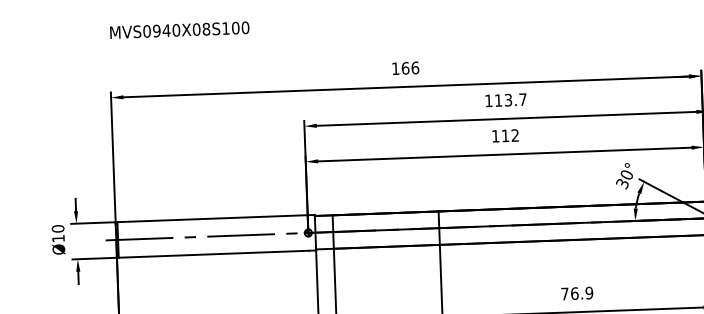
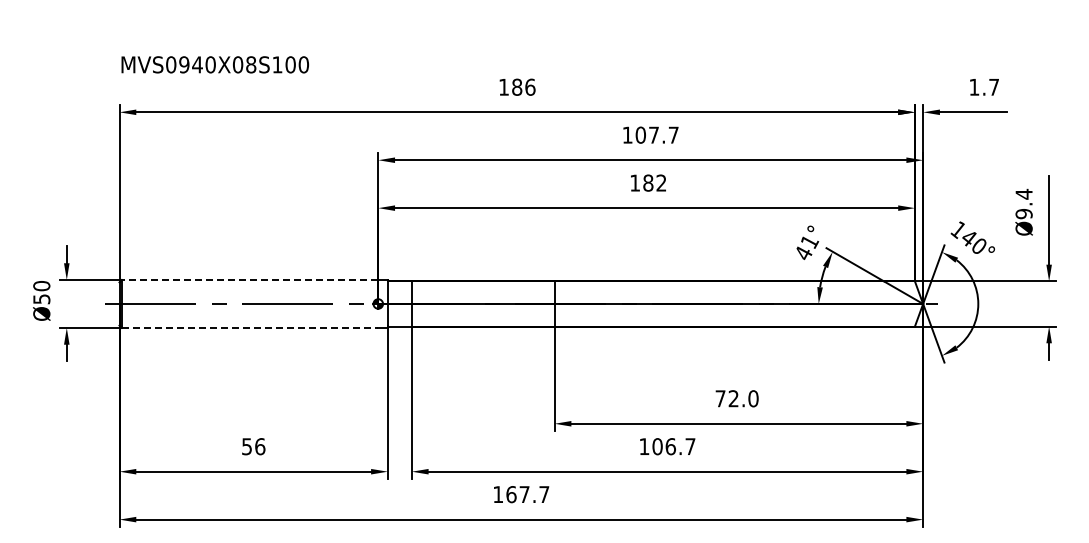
text: (179, 29) -> (214, 64), moved
text: (405, 67) -> (517, 86), 166 -> 186
text: (502, 99) -> (646, 134), 113.7 -> 107.7
text: (505, 135) -> (648, 182), 112 -> 182
text: (624, 180) -> (806, 248), 30° -> 41°
line: (212, 219) -> (249, 280), solid -> dashed
text: (58, 238) -> (41, 299), Ø10 -> Ø50
line: (214, 253) -> (250, 327), solid -> dashed
text: (581, 293) -> (743, 398), 76.9 -> 72.0

